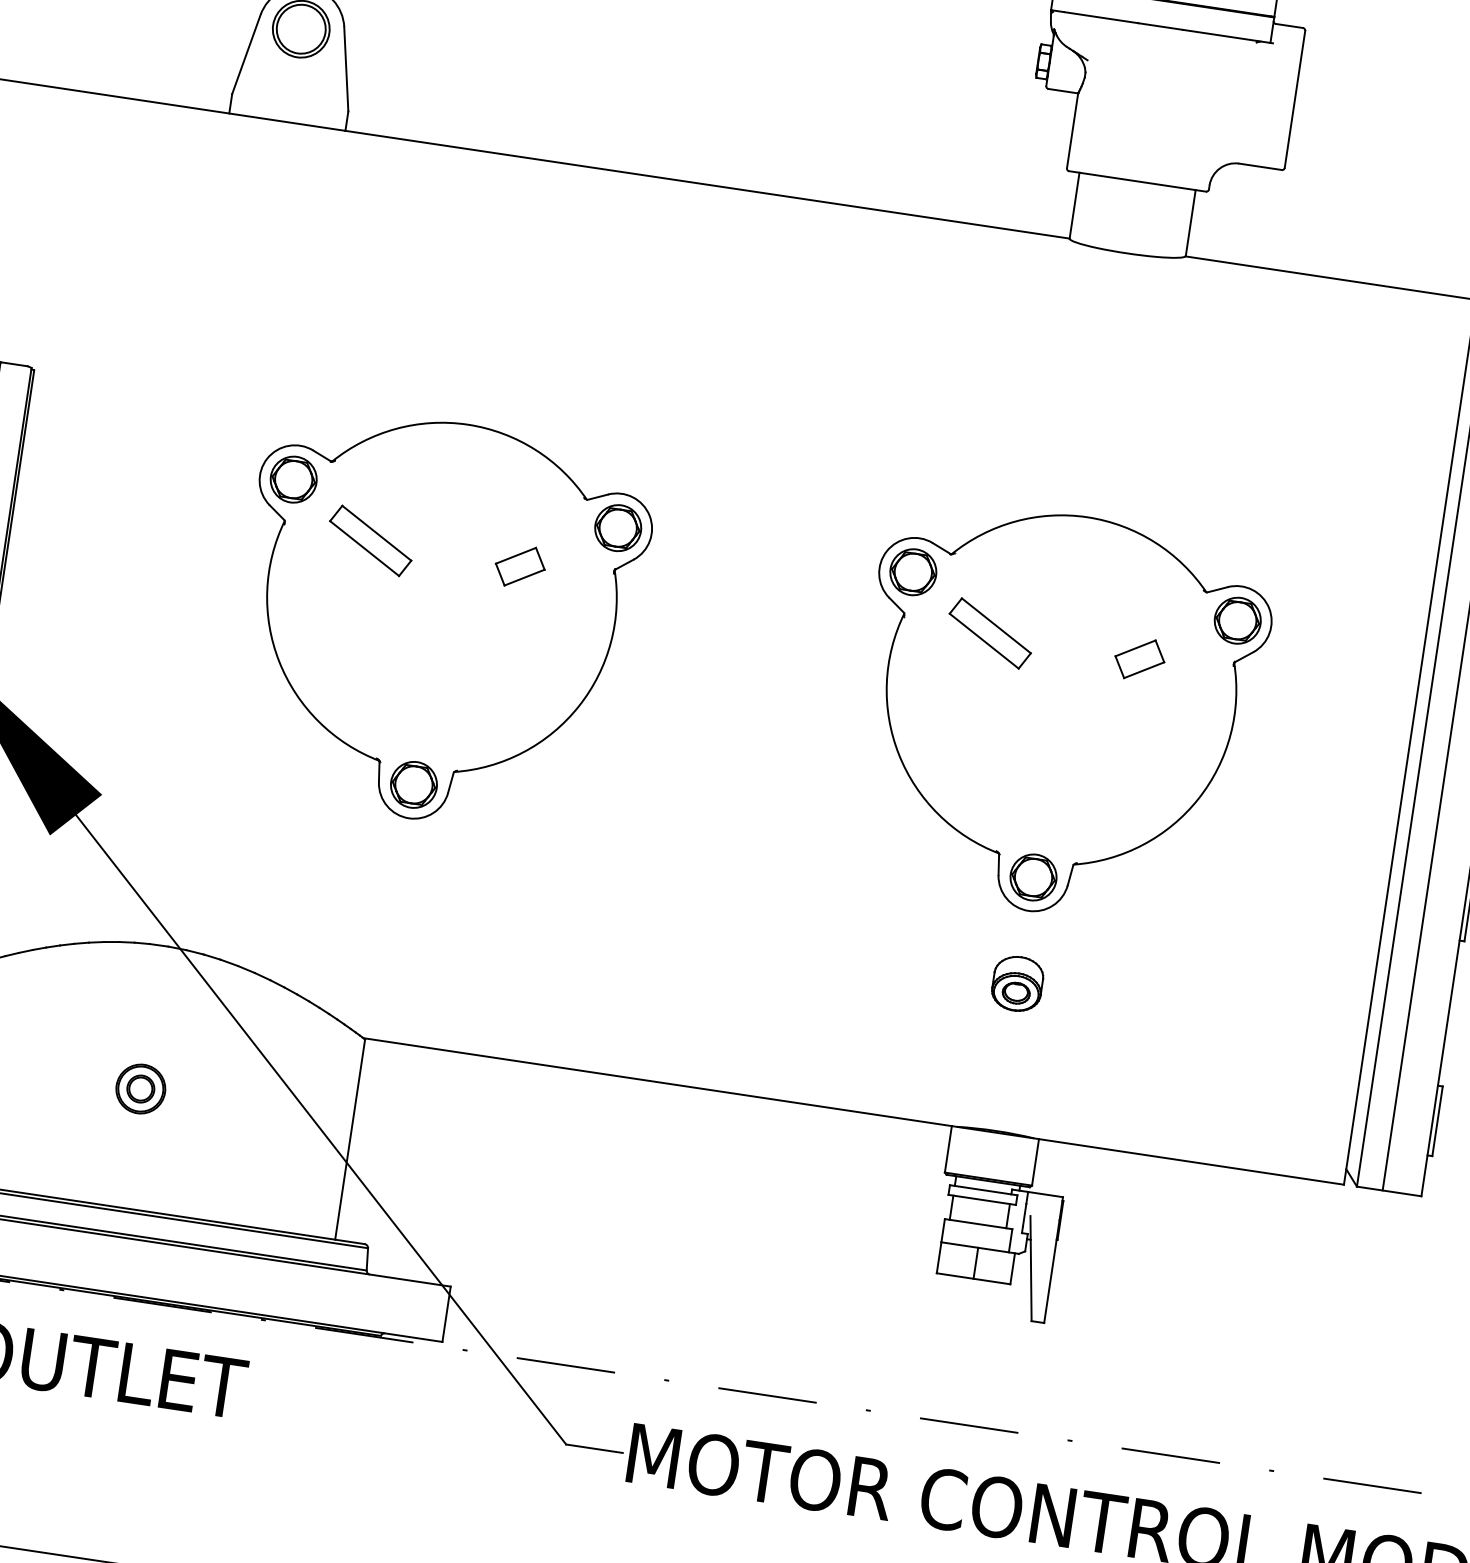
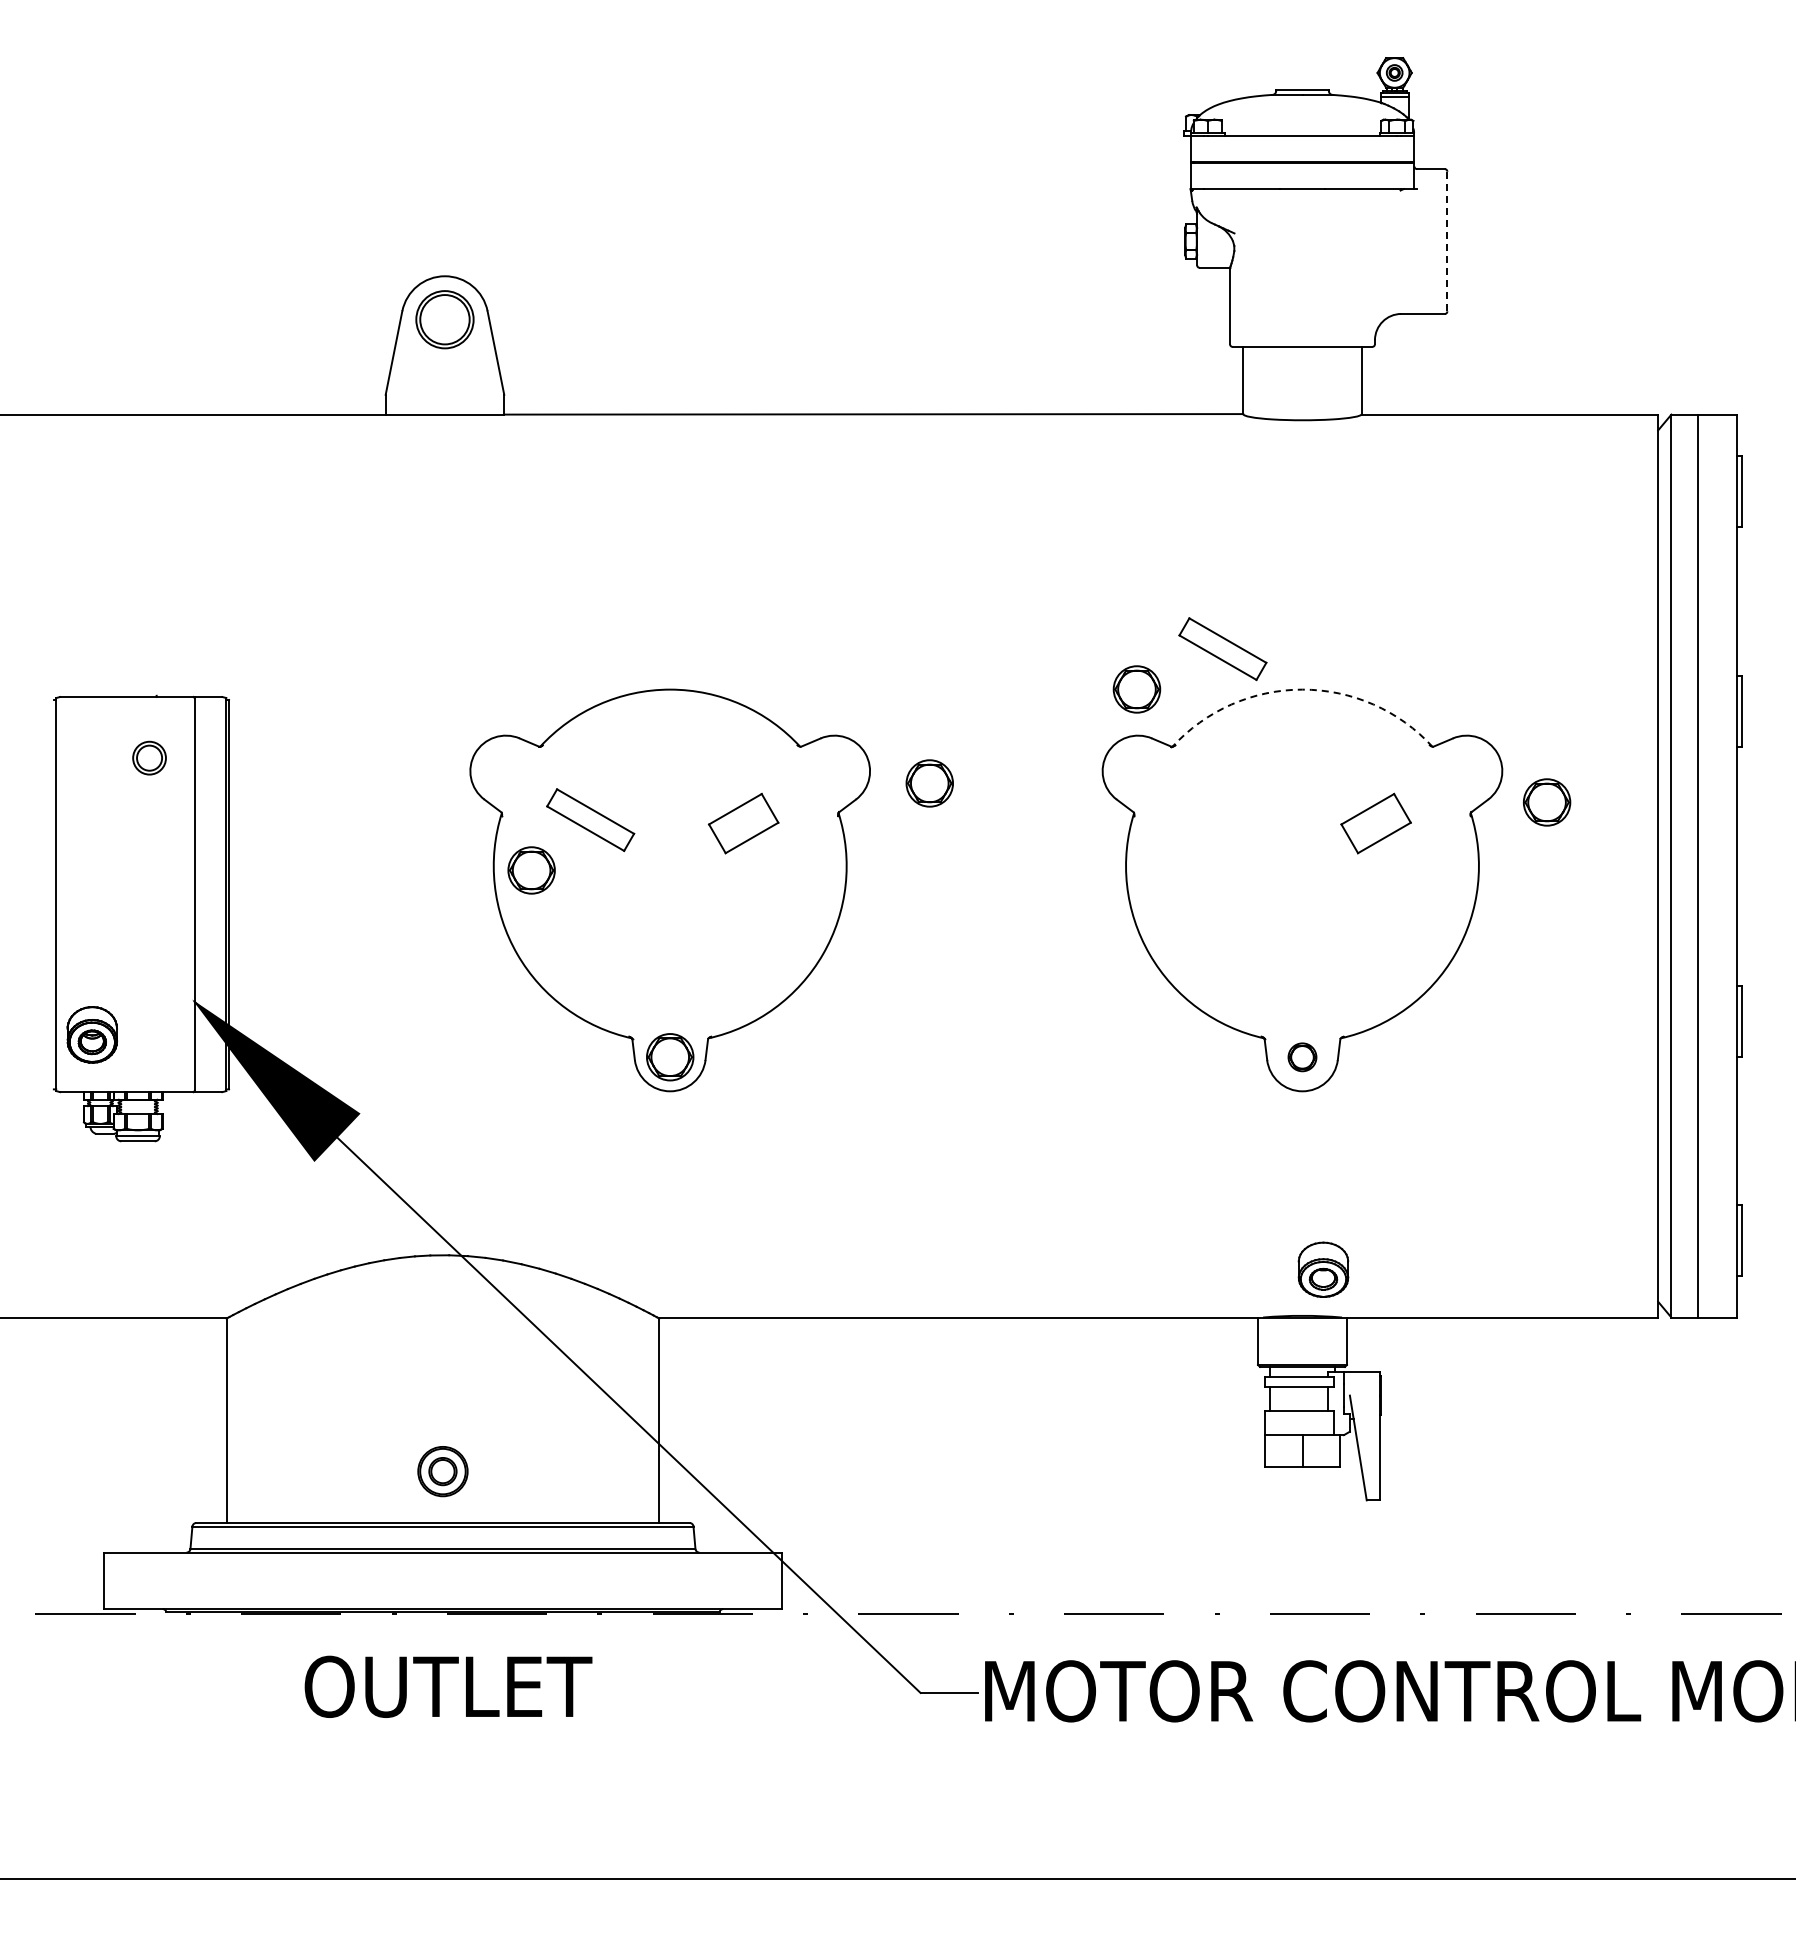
line: (1295, 99) -> (1447, 241), solid -> dashed
part: (293, 479) -> (531, 870), moved
arc: (1087, 517) -> (1302, 689), solid -> dashed
part: (617, 528) -> (929, 783), moved
part: (520, 566) -> (743, 823), size x1.4
part: (912, 572) -> (1136, 689), moved
part: (1238, 620) -> (1547, 802), moved
part: (989, 633) -> (1222, 649), moved
part: (1139, 659) -> (1375, 823), size x1.4
part: (1033, 877) -> (1302, 1057), size x0.6
part: (1017, 983) -> (1323, 1269), moved
part: (140, 1088) -> (442, 1471), moved

